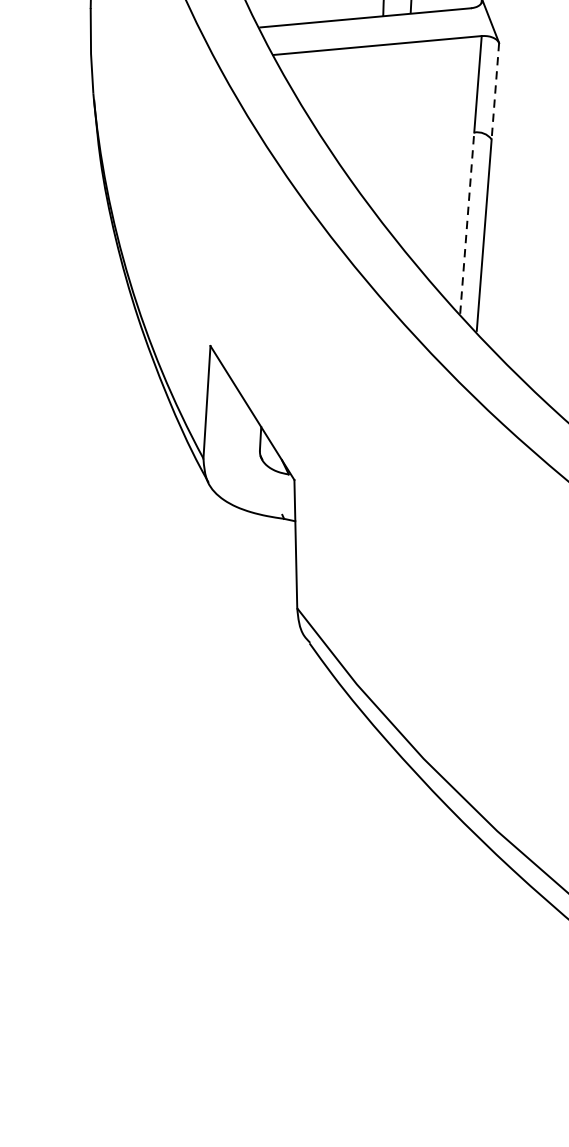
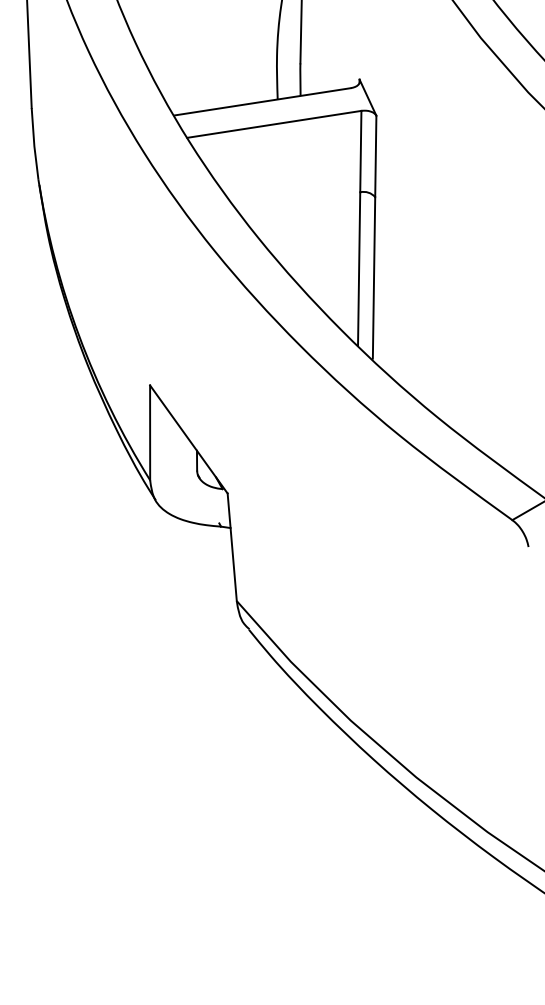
line: (495, 91) -> (375, 156), dashed -> solid
line: (467, 222) -> (359, 268), dashed -> solid

